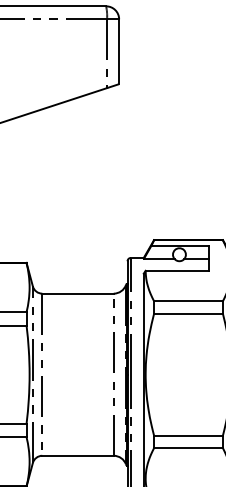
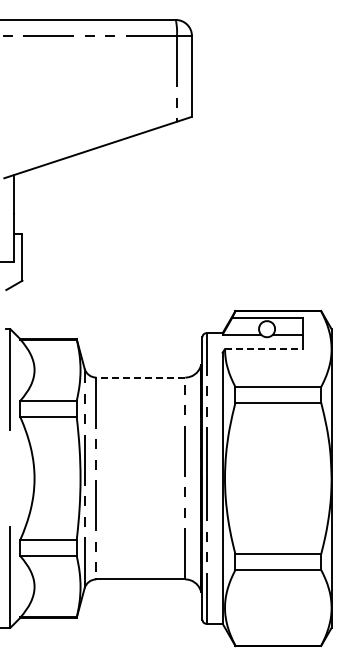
line: (177, 271) -> (264, 349), solid -> dashed
line: (77, 293) -> (140, 377), solid -> dashed

